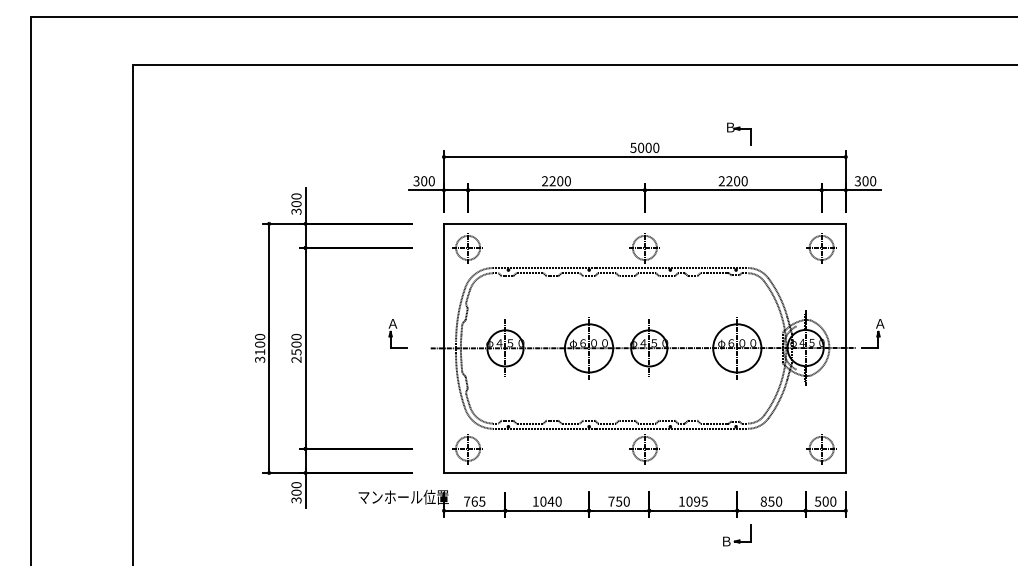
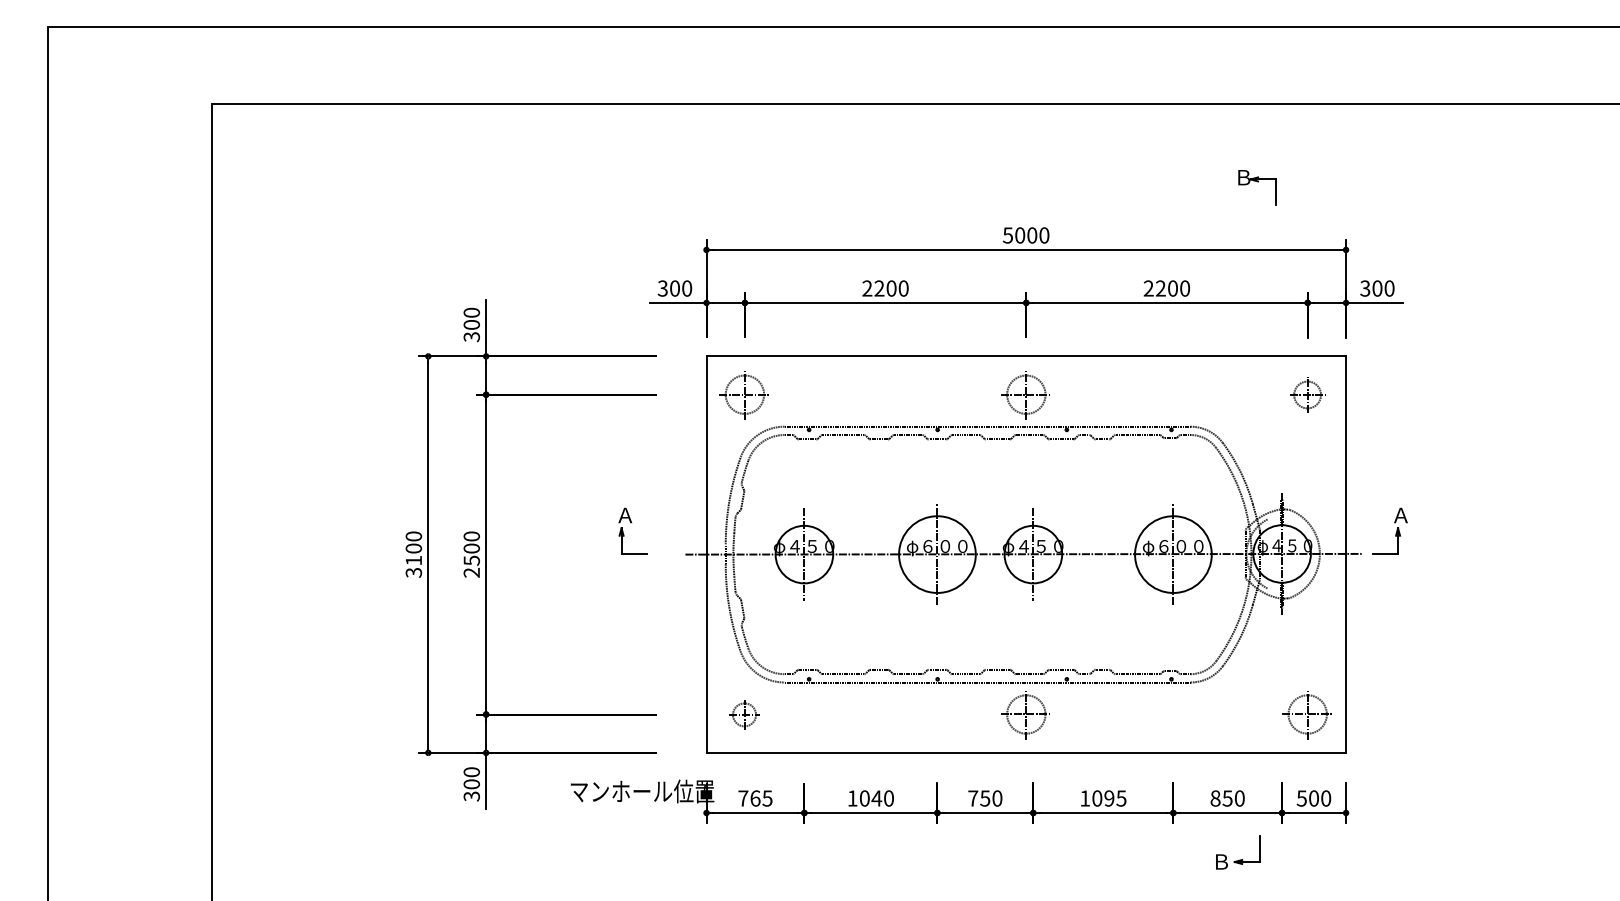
part: (739, 133) -> (1258, 187), moved
part: (821, 248) -> (1307, 395), size x0.7
part: (467, 449) -> (743, 715), size x0.6
part: (737, 535) -> (1238, 852), moved

